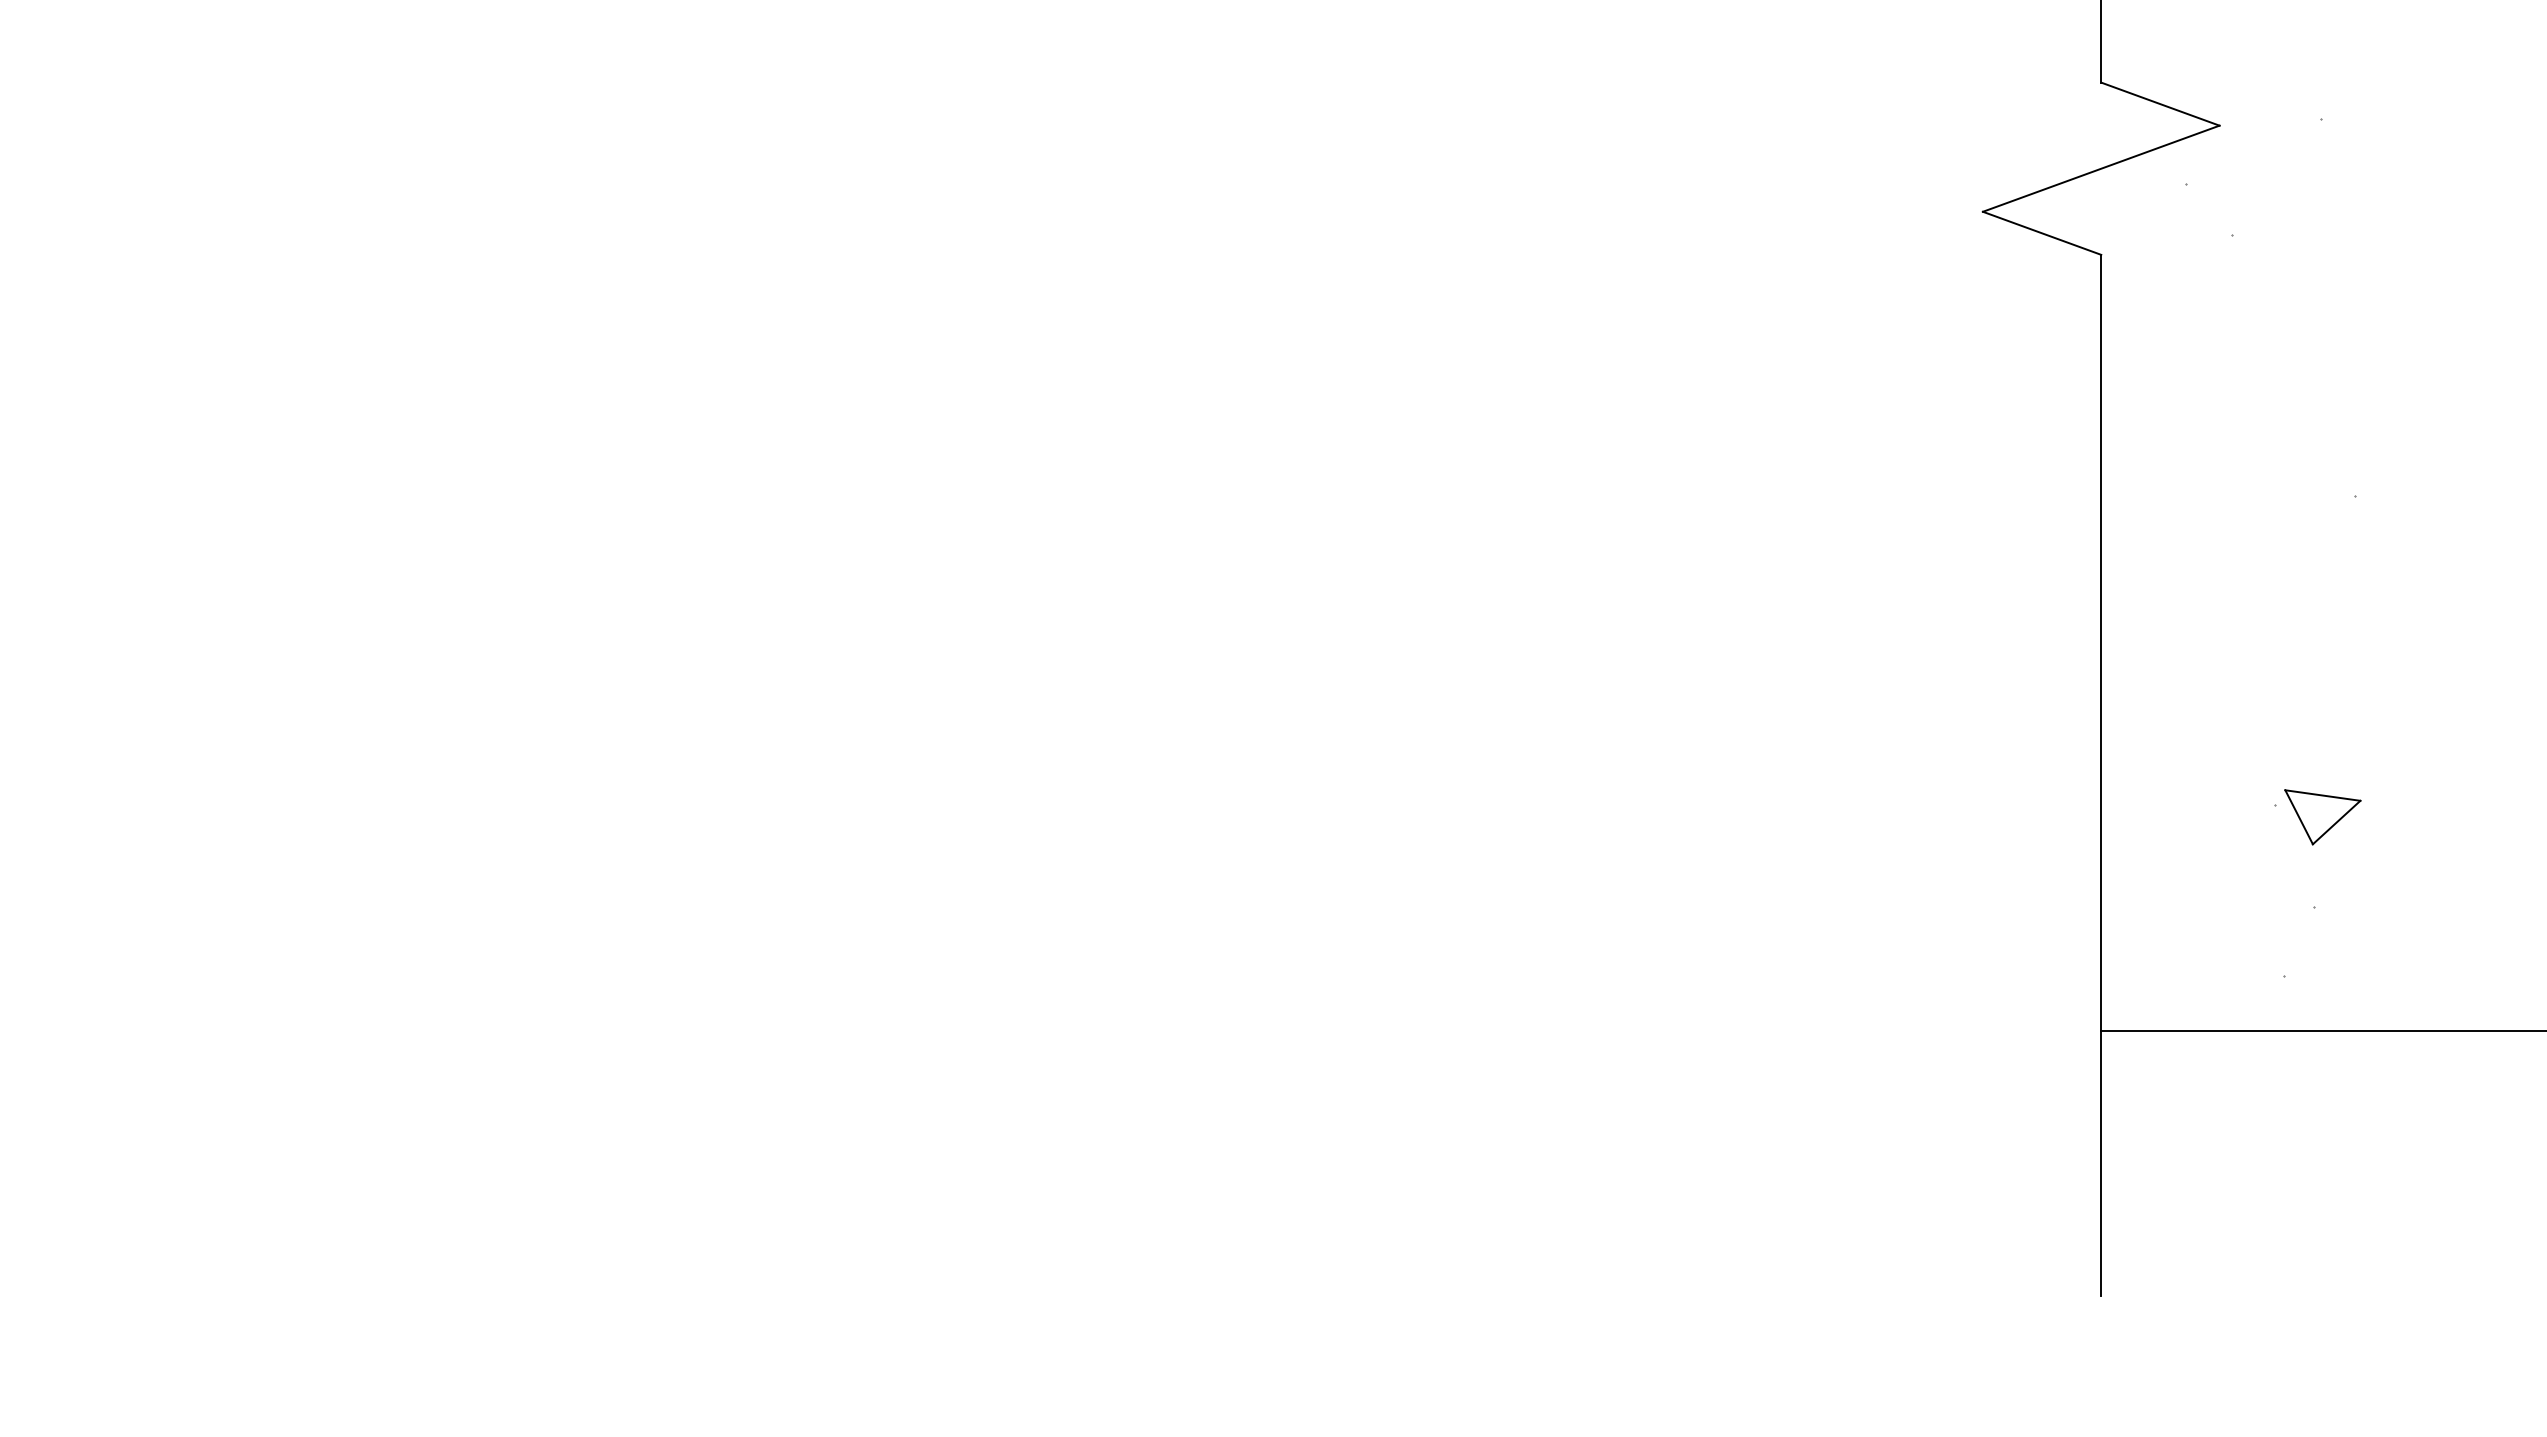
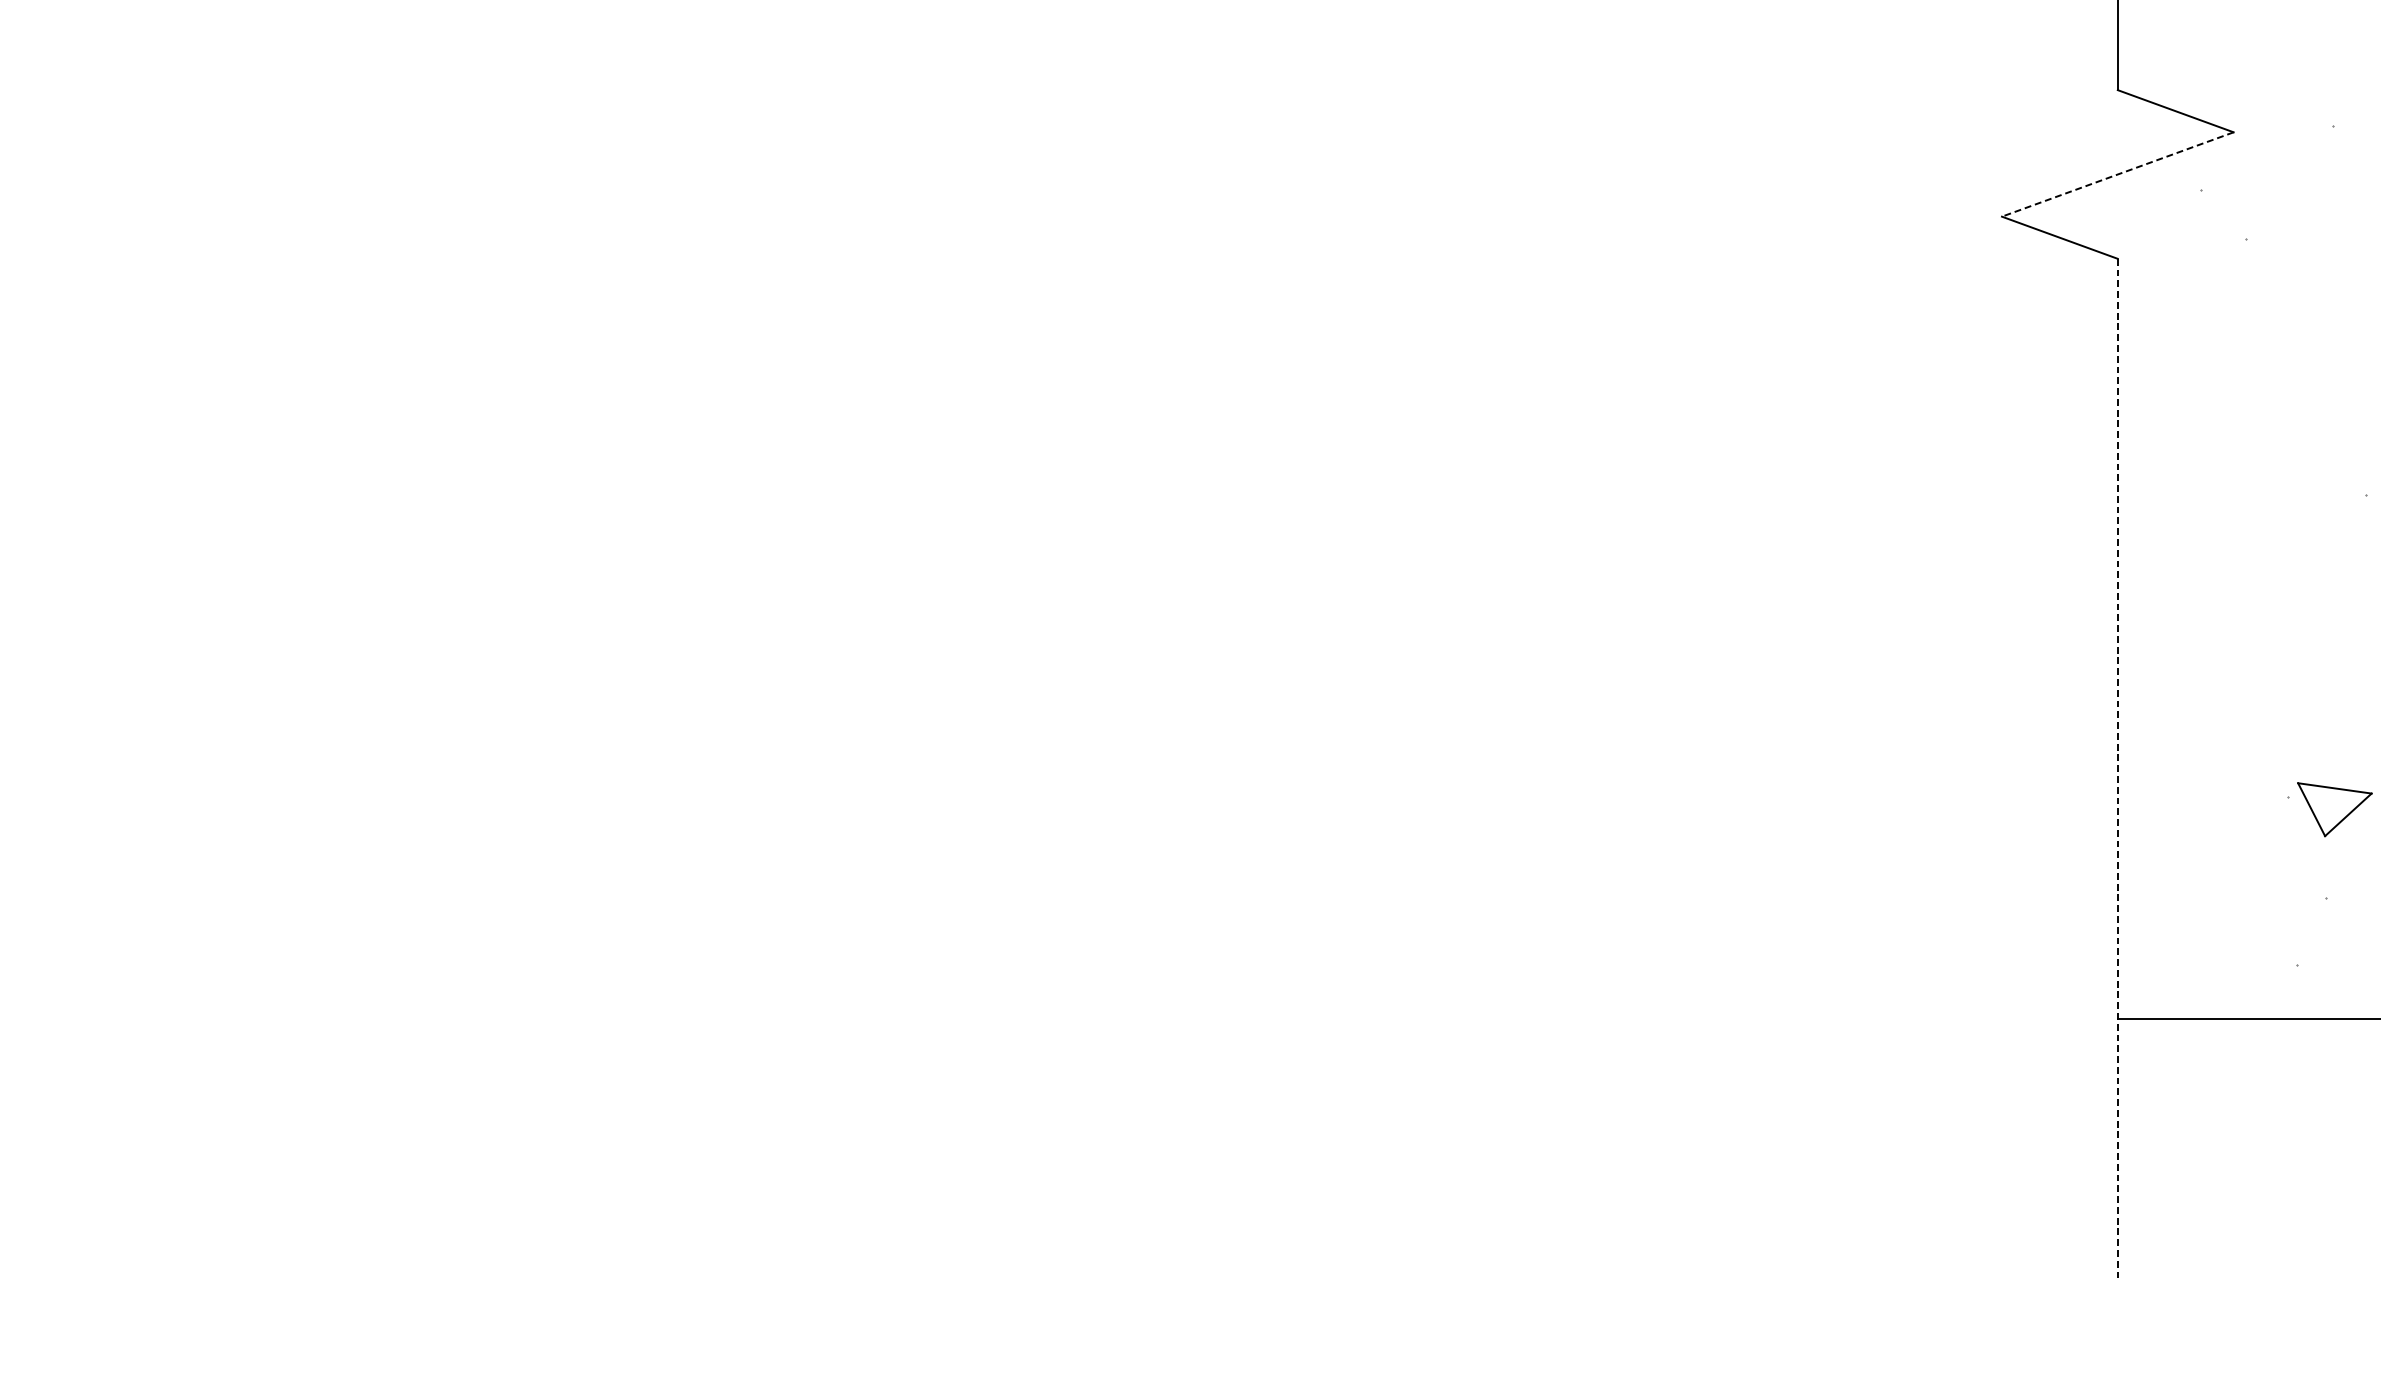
line: (2101, 168) -> (2118, 174), solid -> dashed
line: (2101, 775) -> (2118, 768), solid -> dashed

